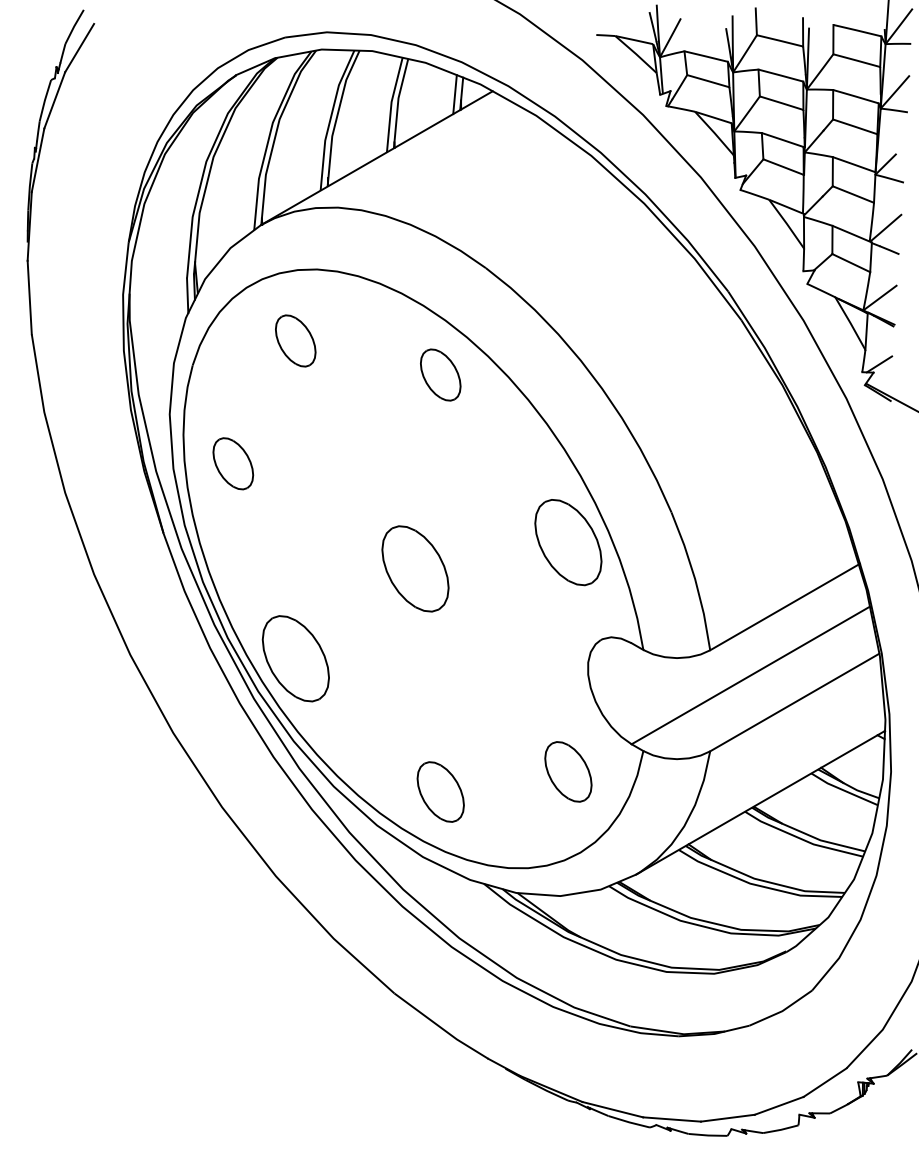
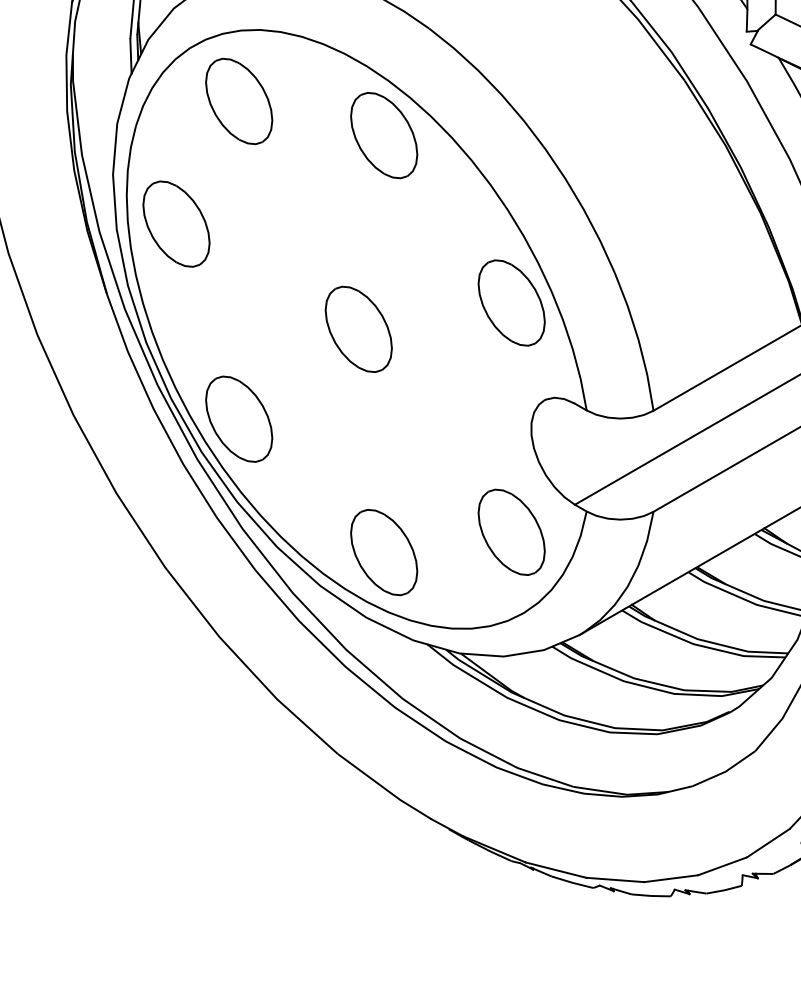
part: (295, 340) -> (238, 100), size x1.67
part: (440, 374) -> (383, 134), size x1.67
part: (233, 463) -> (176, 223), size x1.67
part: (568, 771) -> (511, 531), size x1.43
part: (440, 791) -> (383, 551), size x1.43

